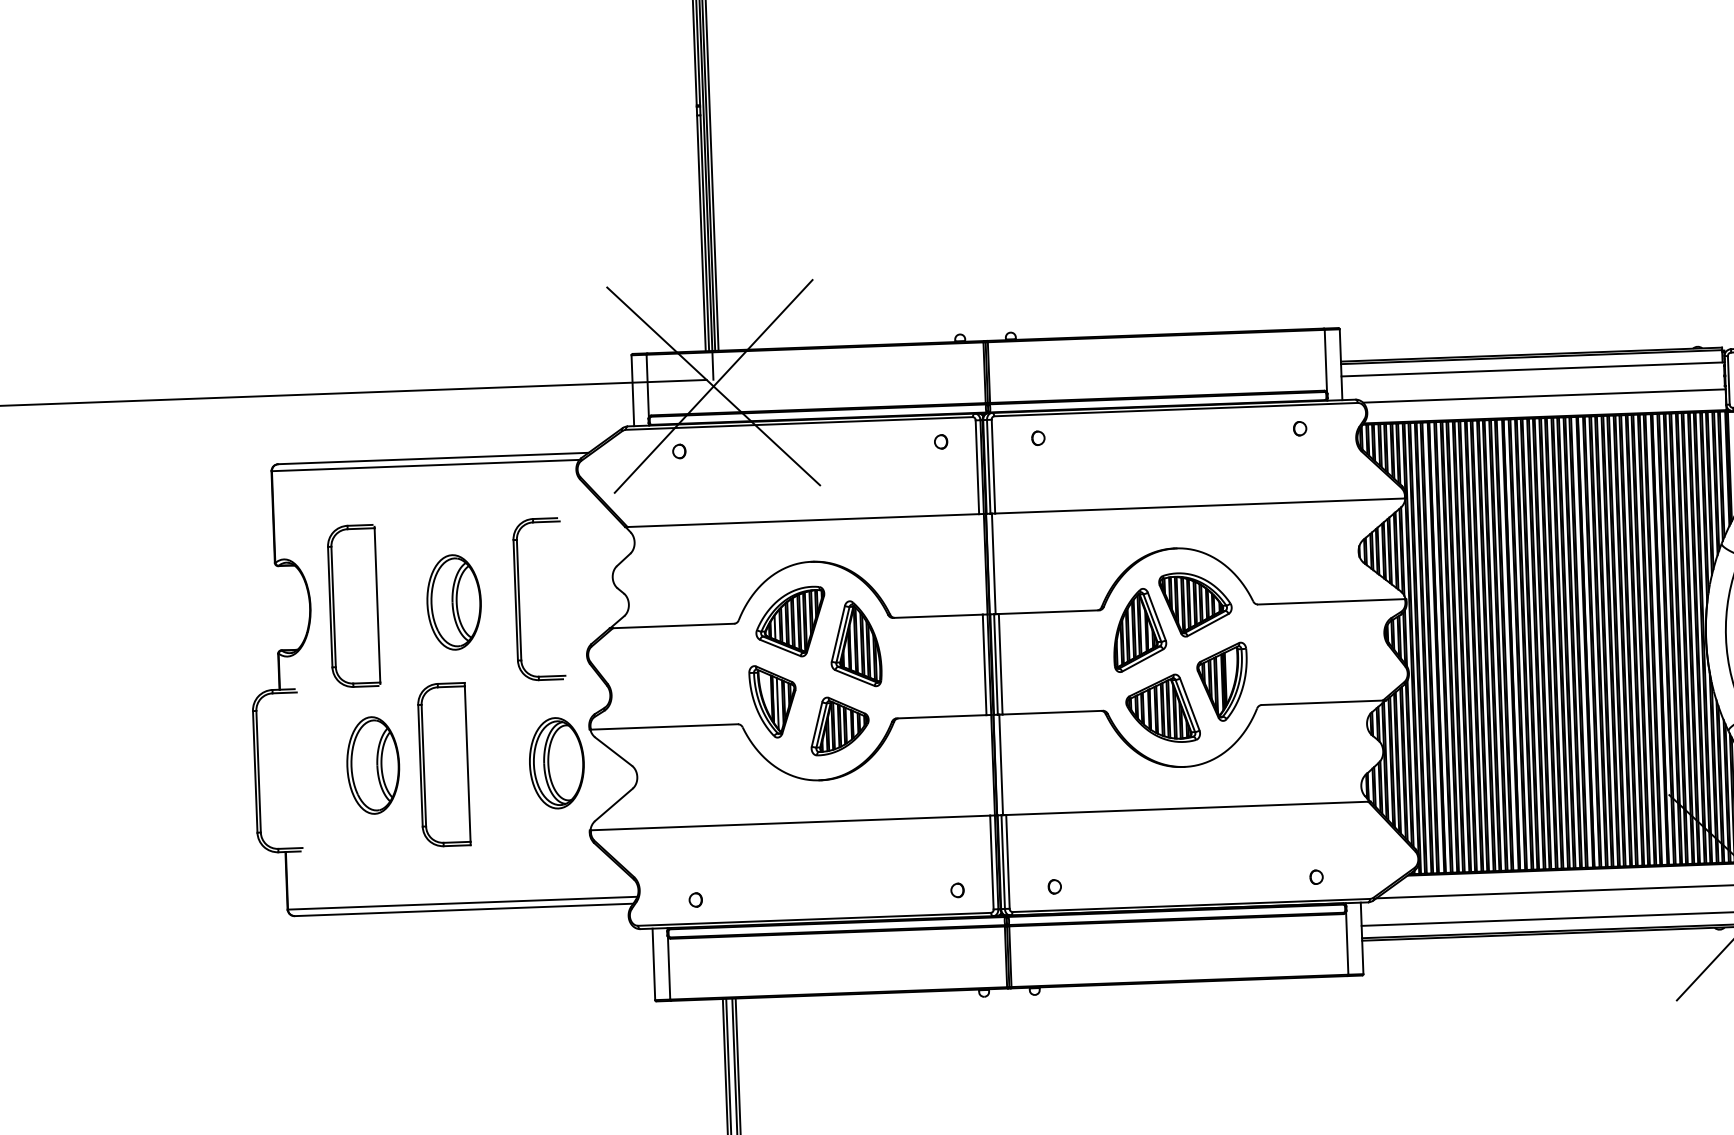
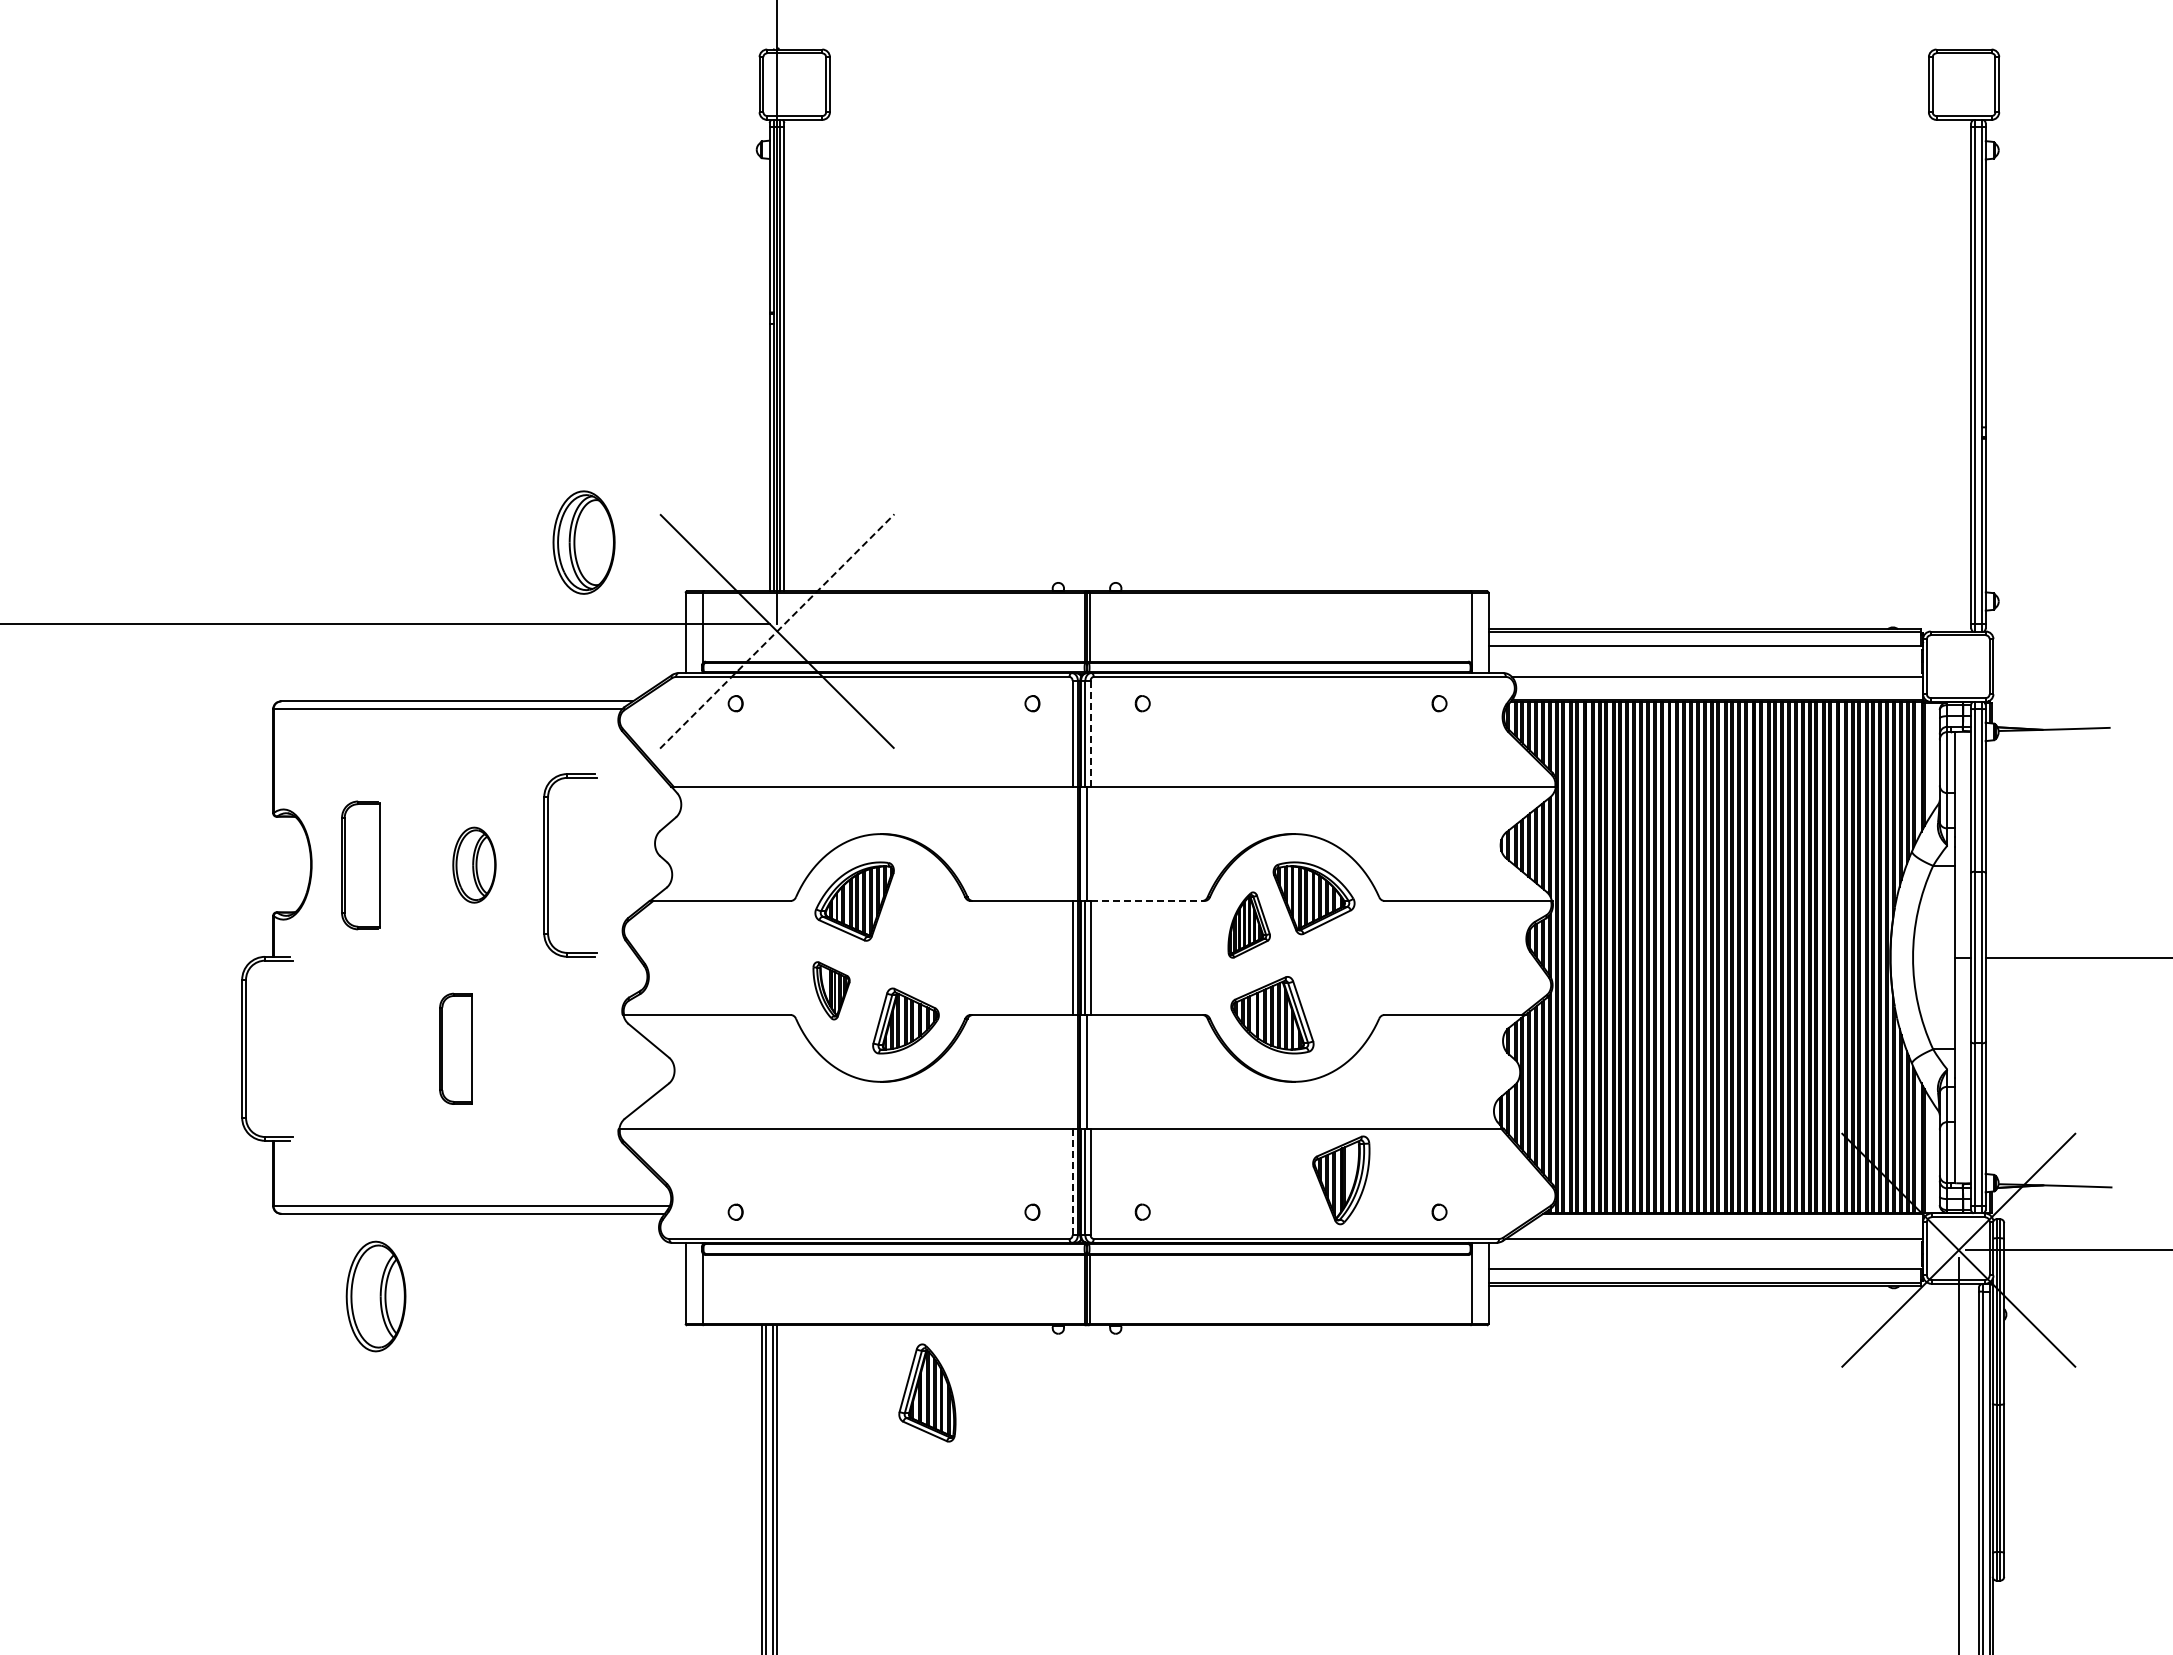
line: (713, 386) -> (777, 631), solid -> dashed
line: (993, 467) -> (1090, 734), solid -> dashed
part: (454, 601) -> (474, 864), size x0.7
part: (353, 606) -> (360, 865), size x0.7
line: (1049, 611) -> (1148, 900), solid -> dashed
part: (1138, 629) -> (1248, 924), size x0.7
part: (855, 643) -> (927, 1392), moved
part: (1222, 682) -> (1341, 1180), moved
part: (773, 701) -> (831, 990), size x0.7
part: (556, 763) -> (583, 542), moved
part: (443, 764) -> (455, 1048), size x0.6
part: (372, 765) -> (375, 1296), moved
line: (991, 862) -> (1072, 1181), solid -> dashed

